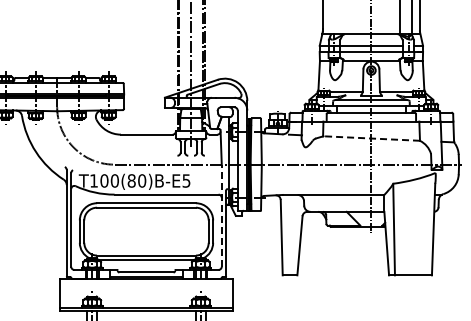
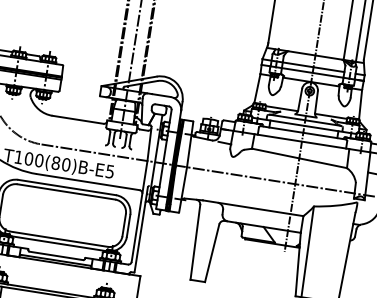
line: (371, 138) -> (299, 158), dashed -> solid
line: (221, 215) -> (139, 211), dashed -> solid

